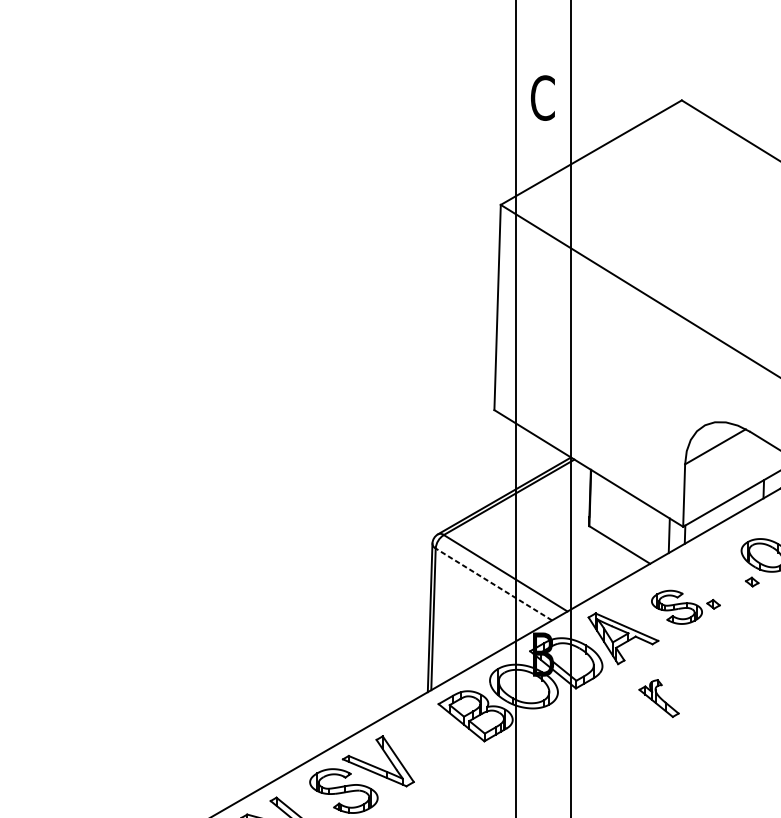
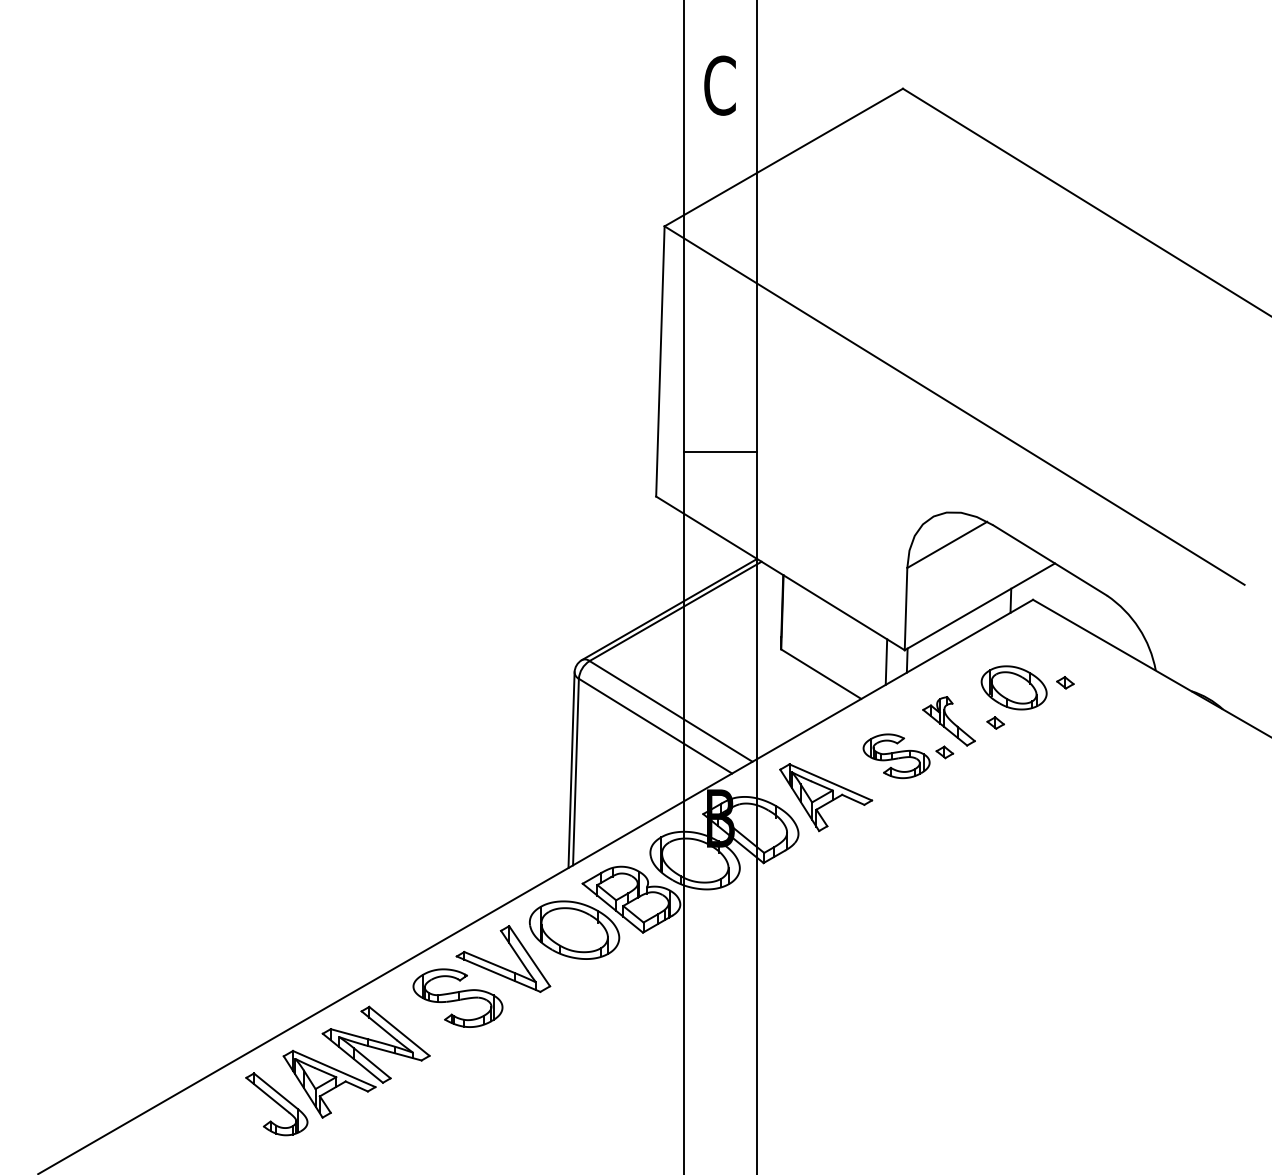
line: (543, 375) -> (720, 451), added
line: (493, 583) -> (655, 725), dashed -> solid
part: (658, 698) -> (948, 721), moved
part: (432, 738) -> (574, 929), added

